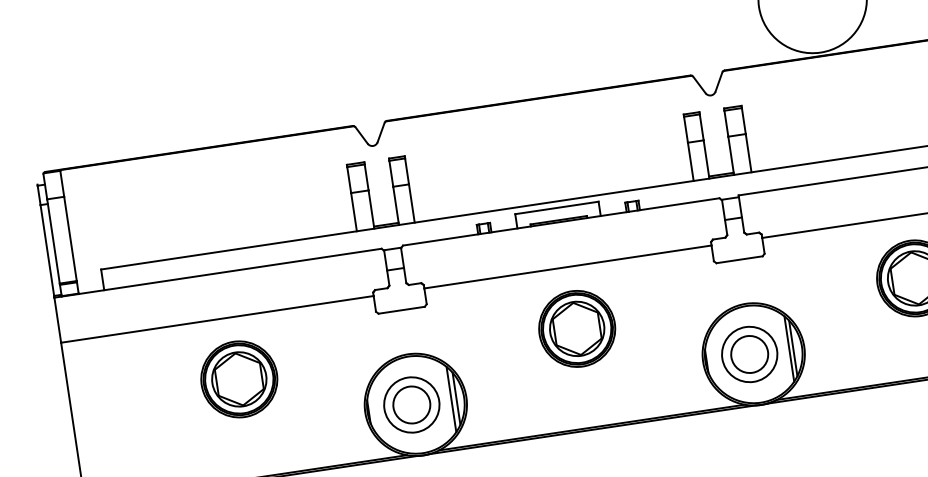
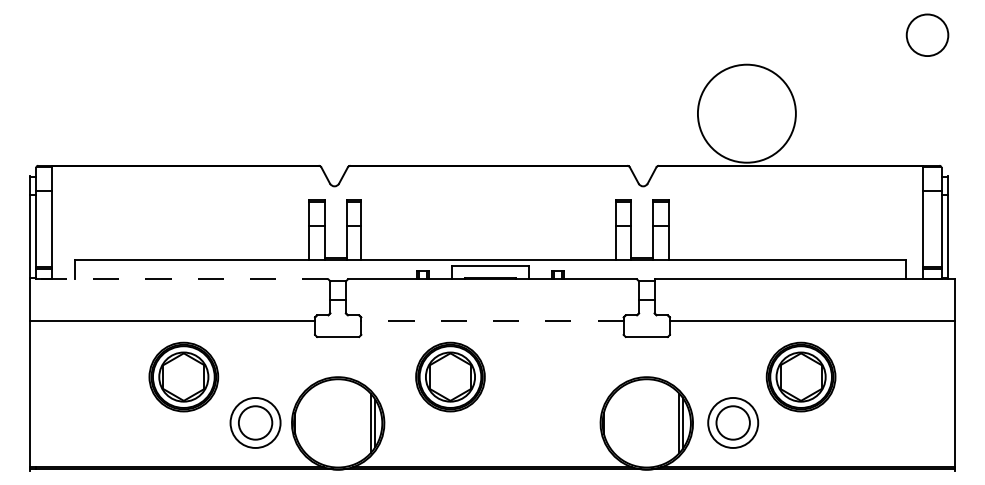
line: (567, 266) -> (492, 320), solid -> dashed
line: (217, 273) -> (178, 279), solid -> dashed
part: (577, 328) -> (450, 376), moved
part: (749, 353) -> (733, 422), moved
part: (411, 404) -> (255, 422), moved

